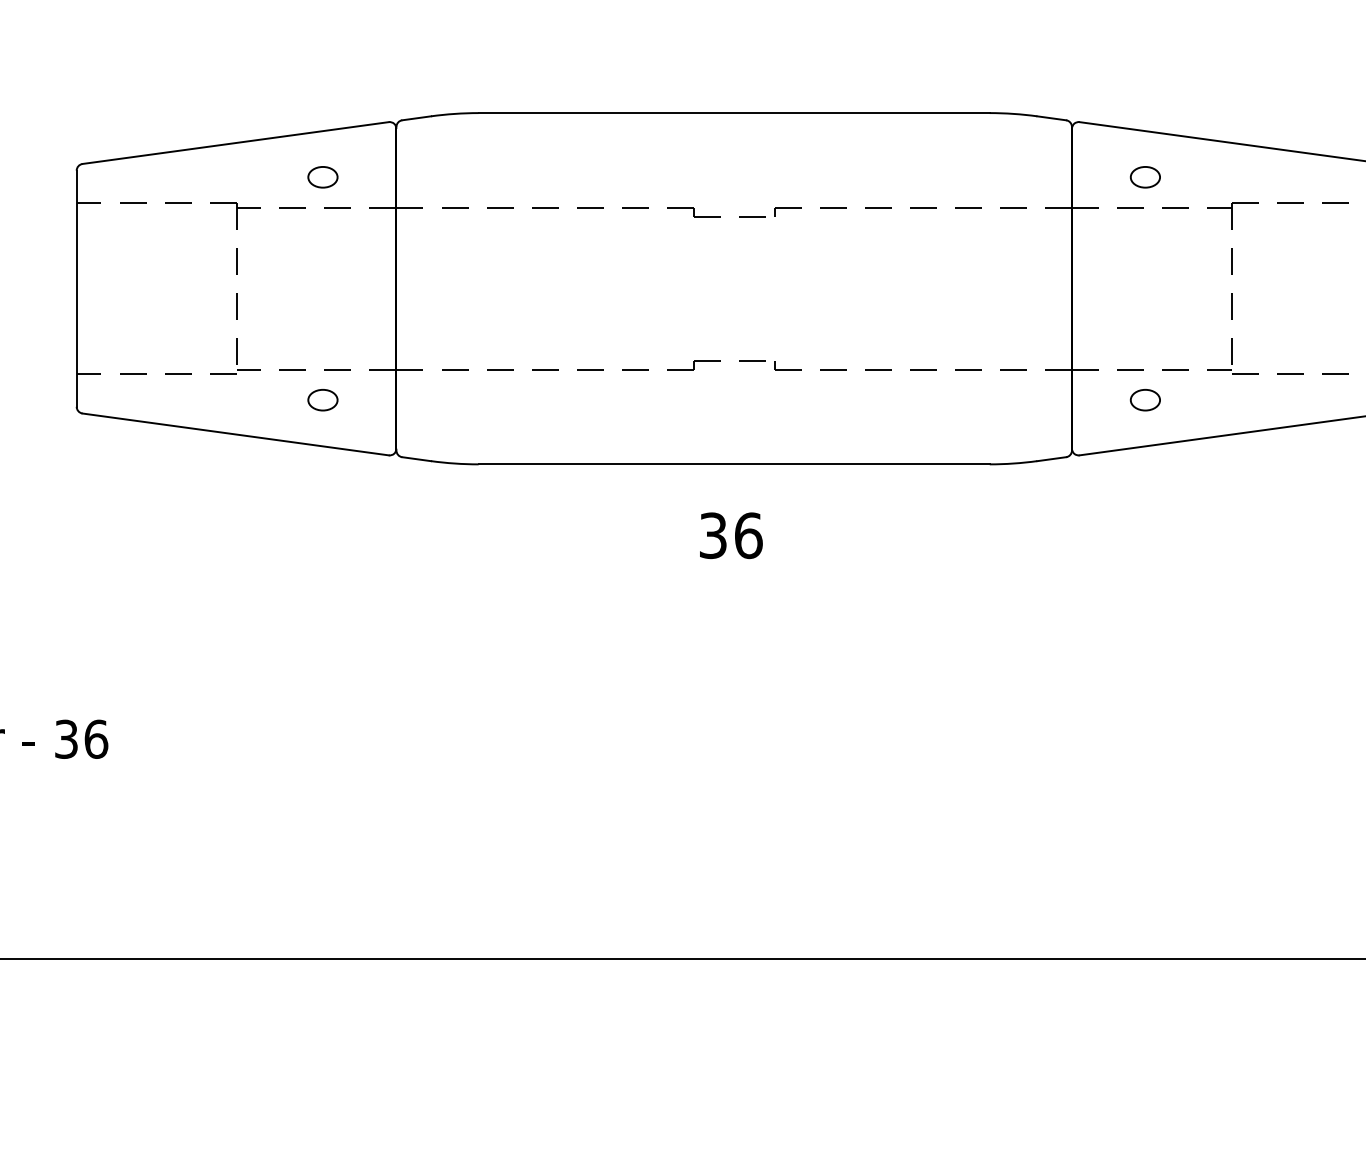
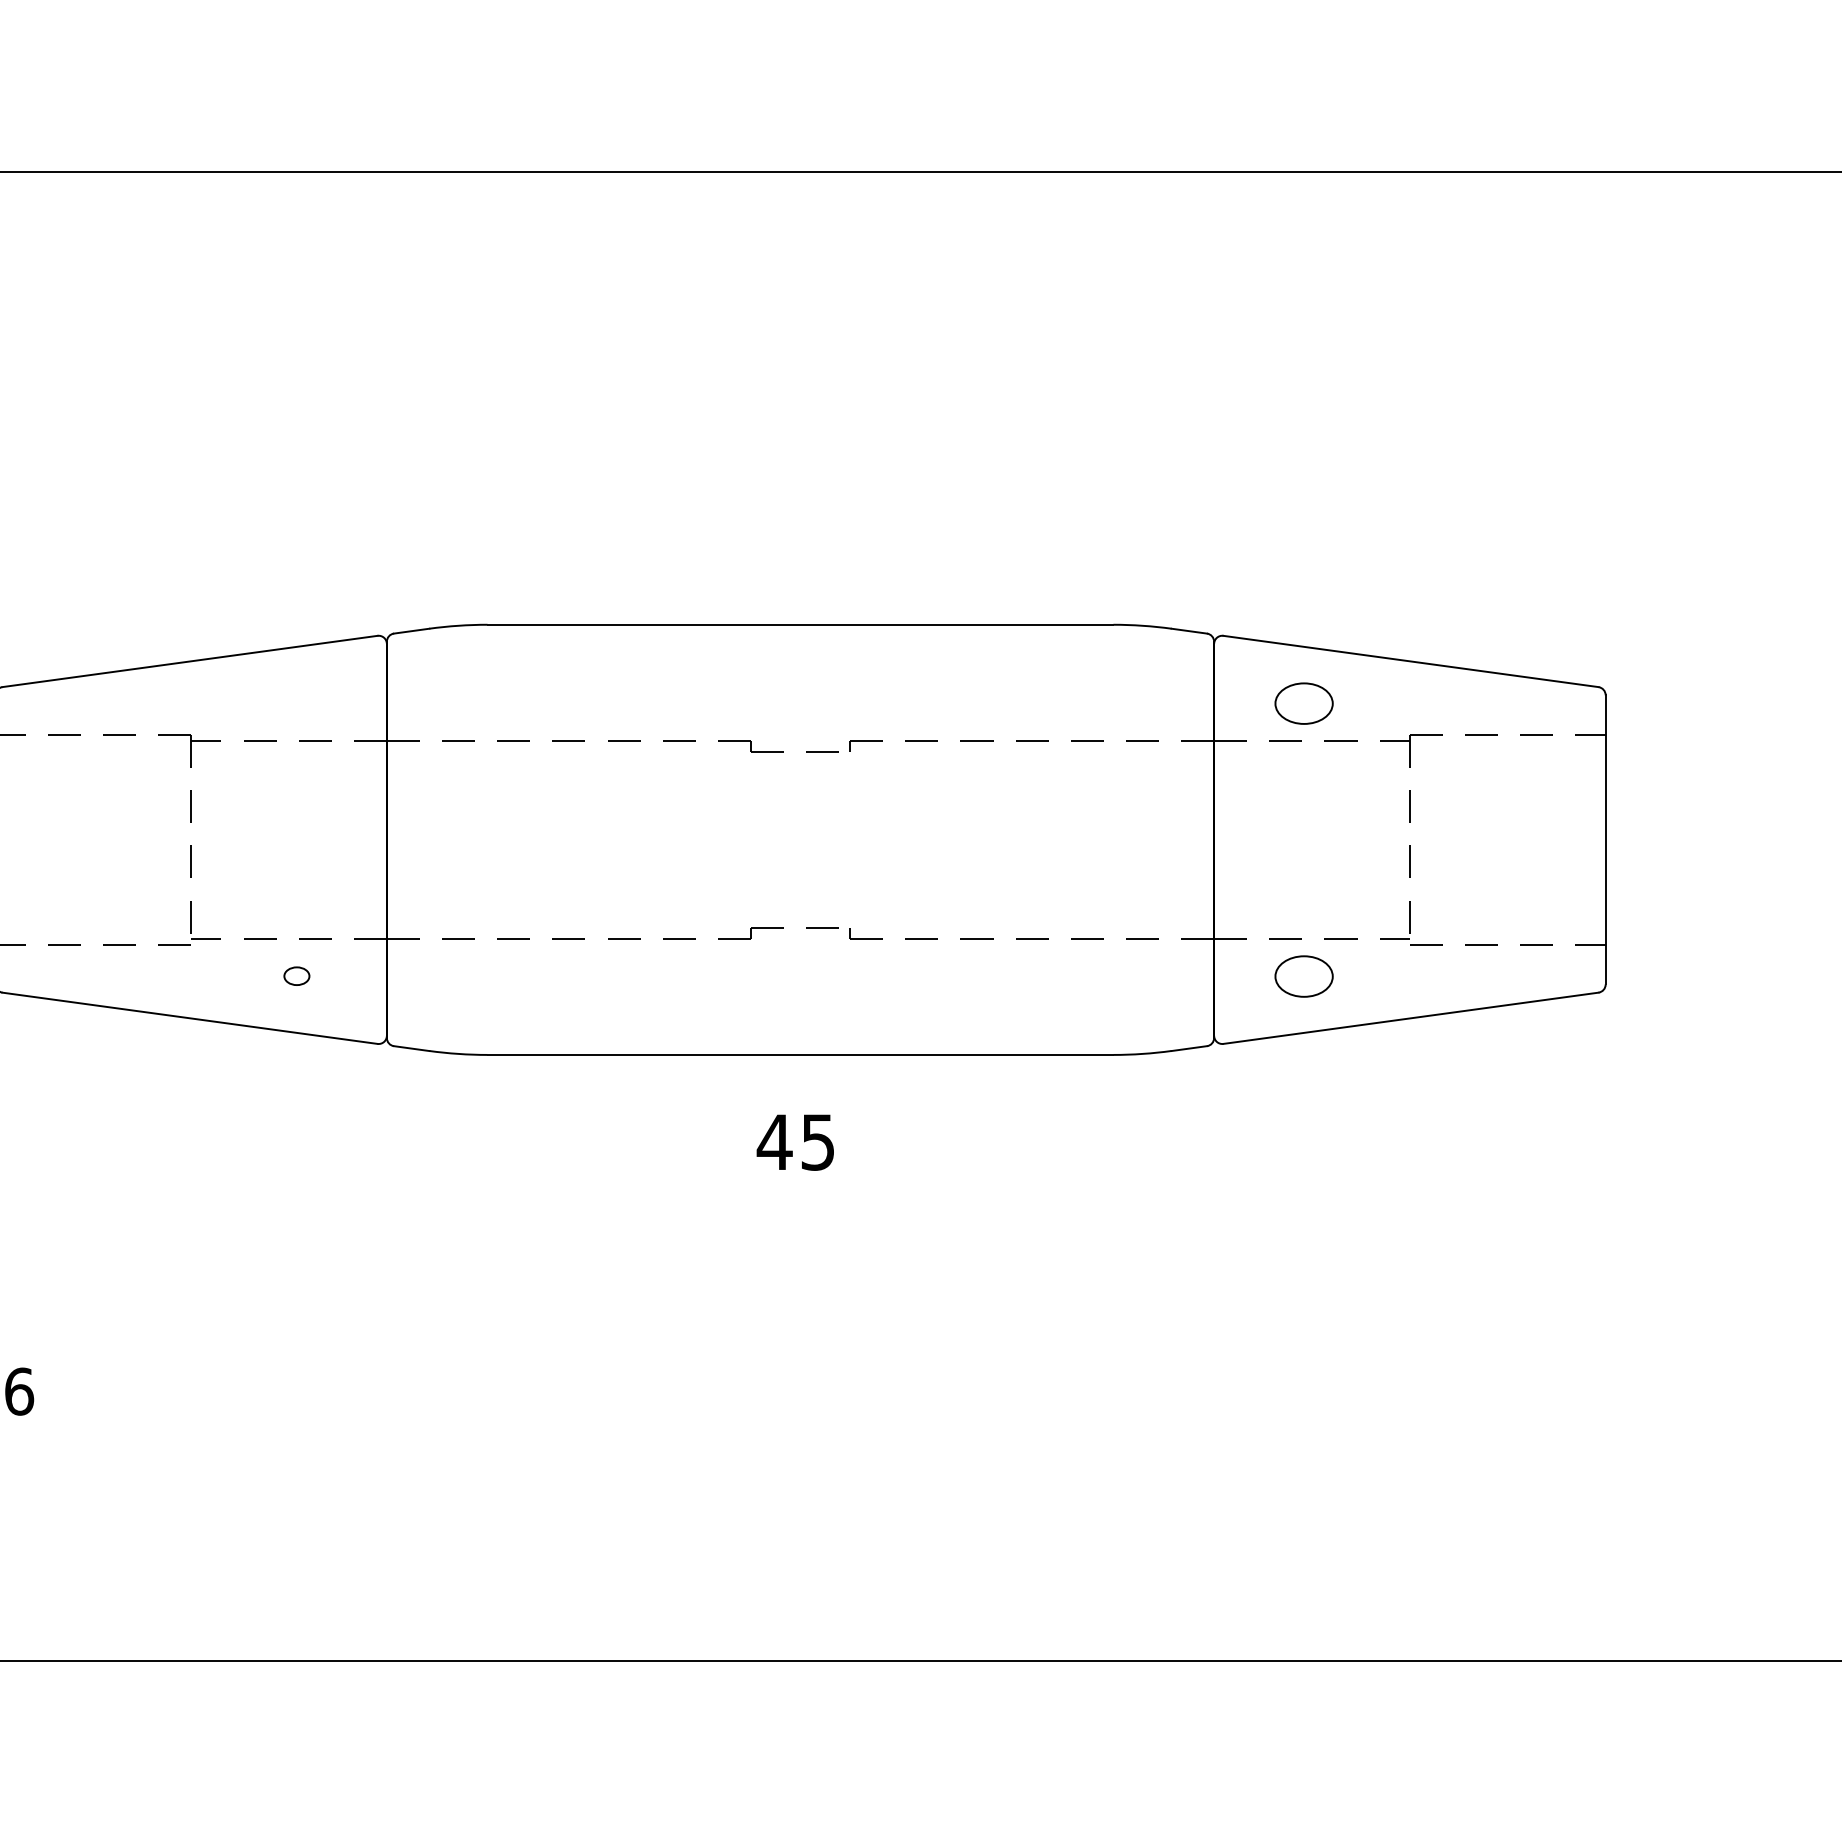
part: (322, 176) -> (296, 702), removed
part: (1144, 176) -> (1303, 702), size x1.6
part: (322, 399) -> (296, 975), size x0.7
part: (1144, 399) -> (1303, 975), size x1.6
text: (730, 535) -> (795, 1141), 36 -> 45

